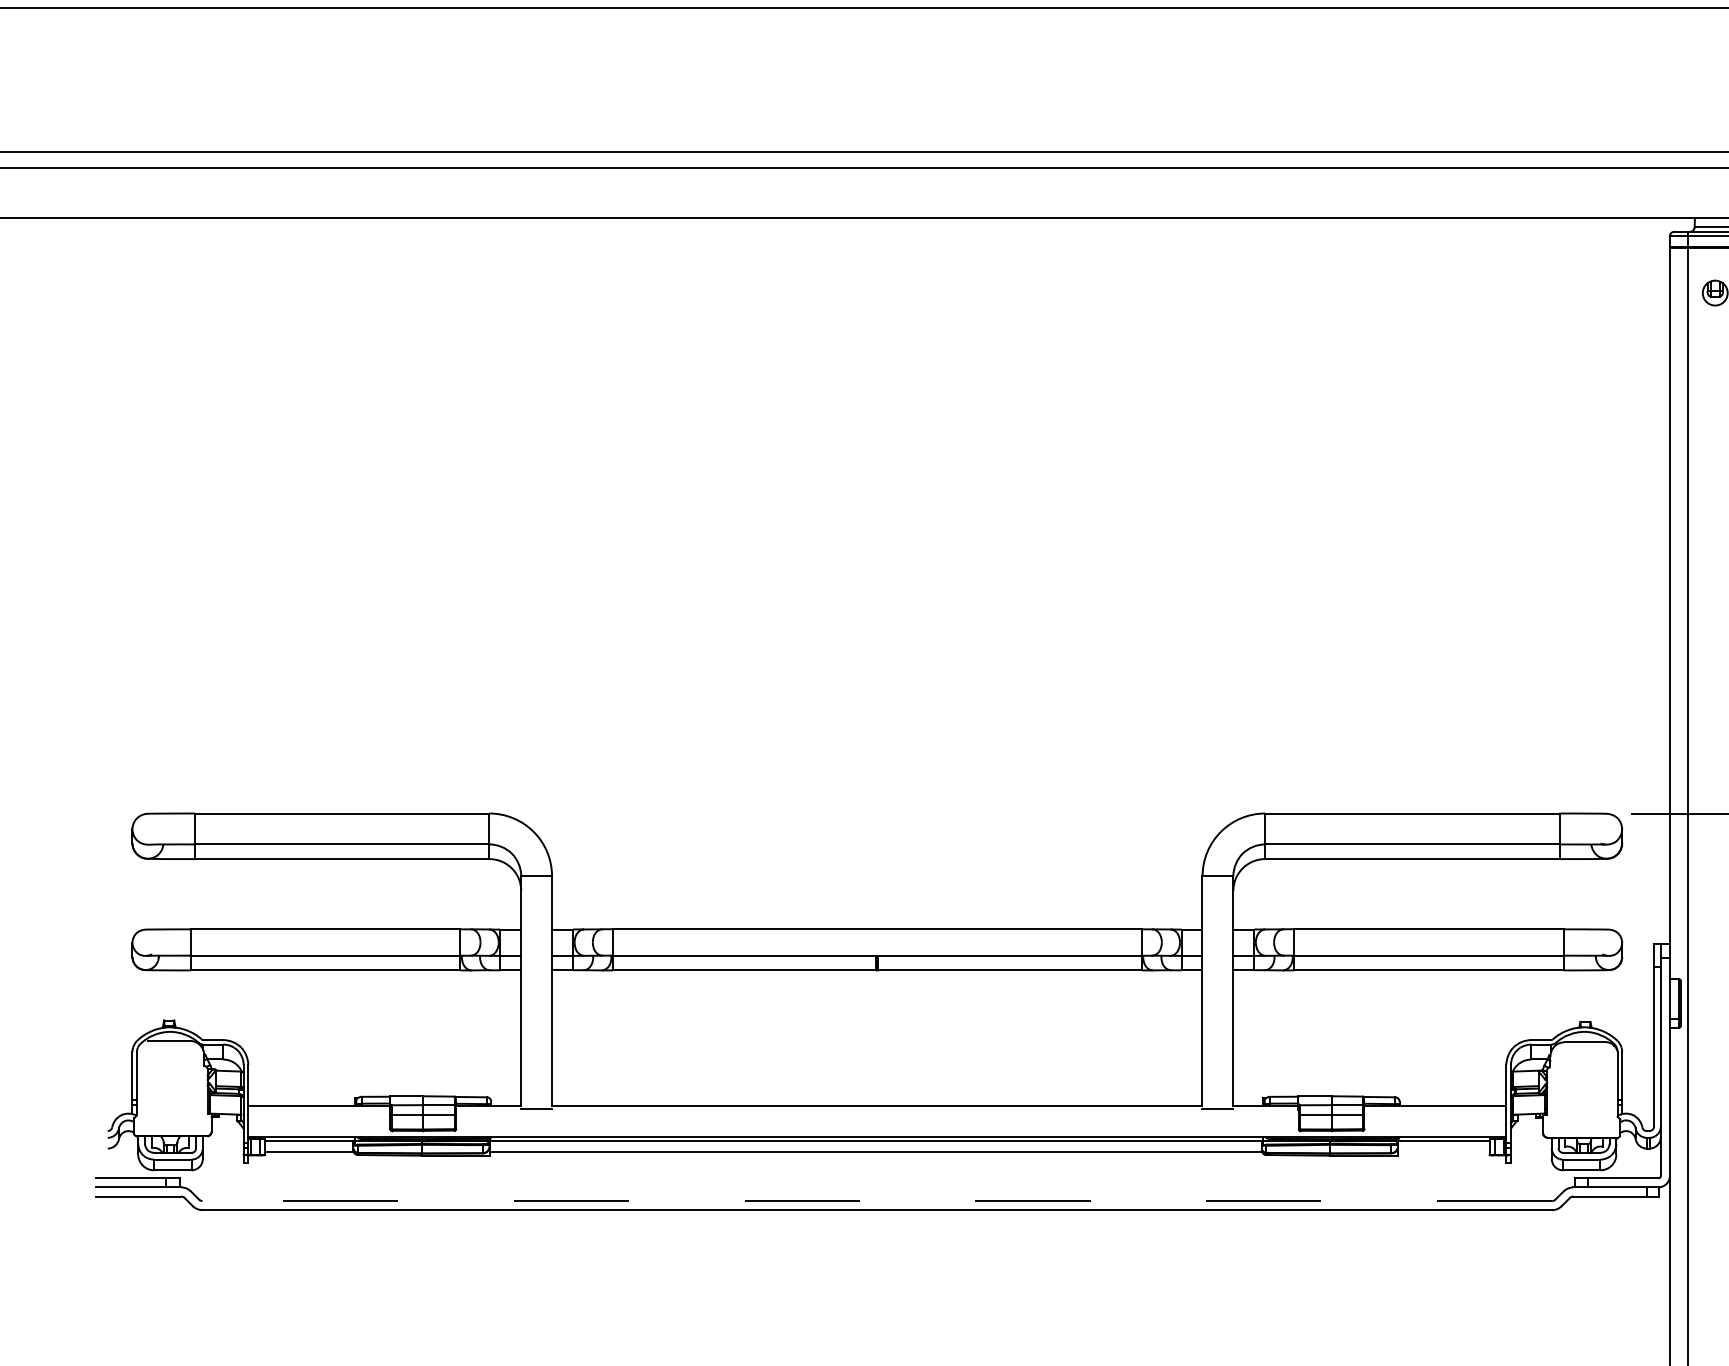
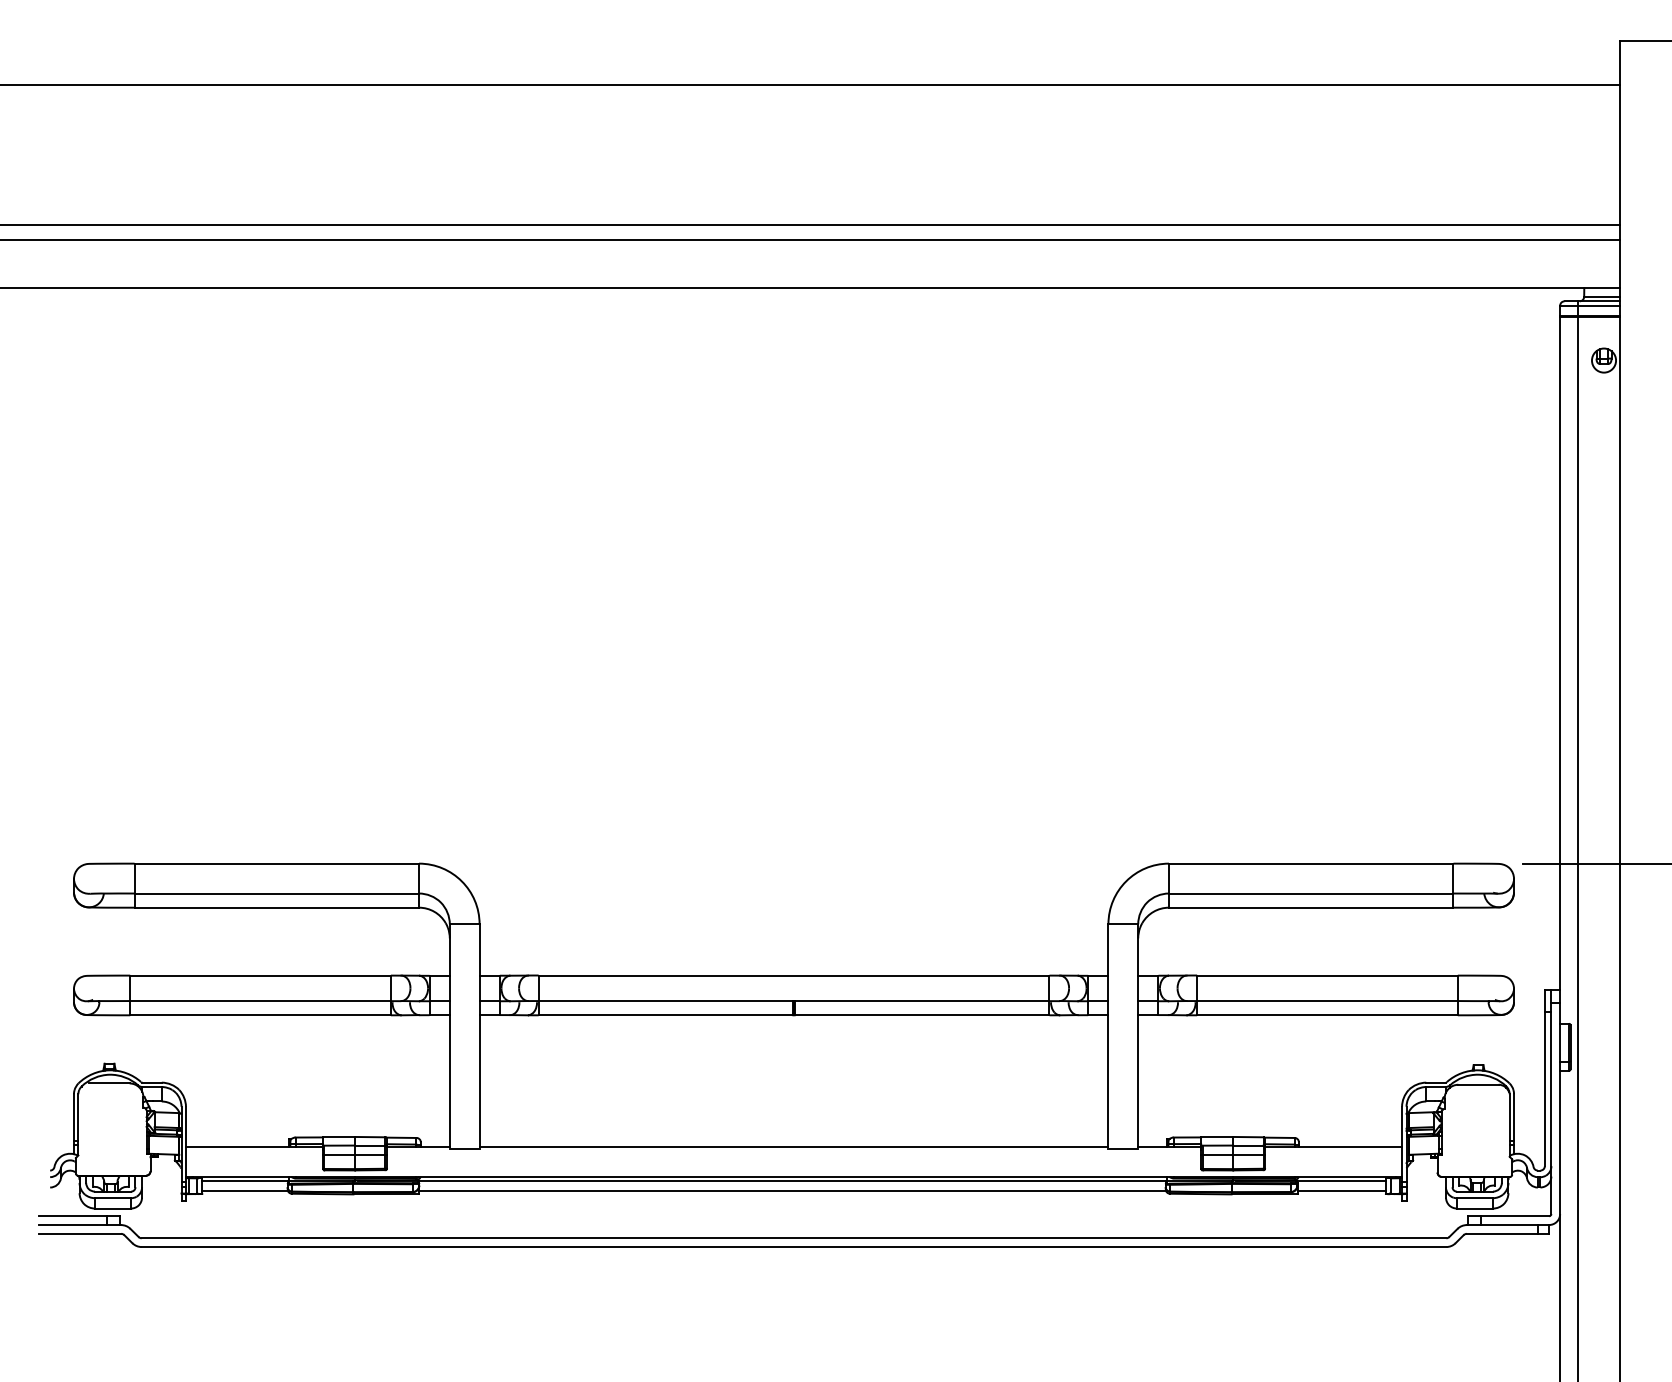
line: (1443, 1151) -> (1341, 1190), added
line: (876, 1201) -> (793, 1238), dashed -> solid

